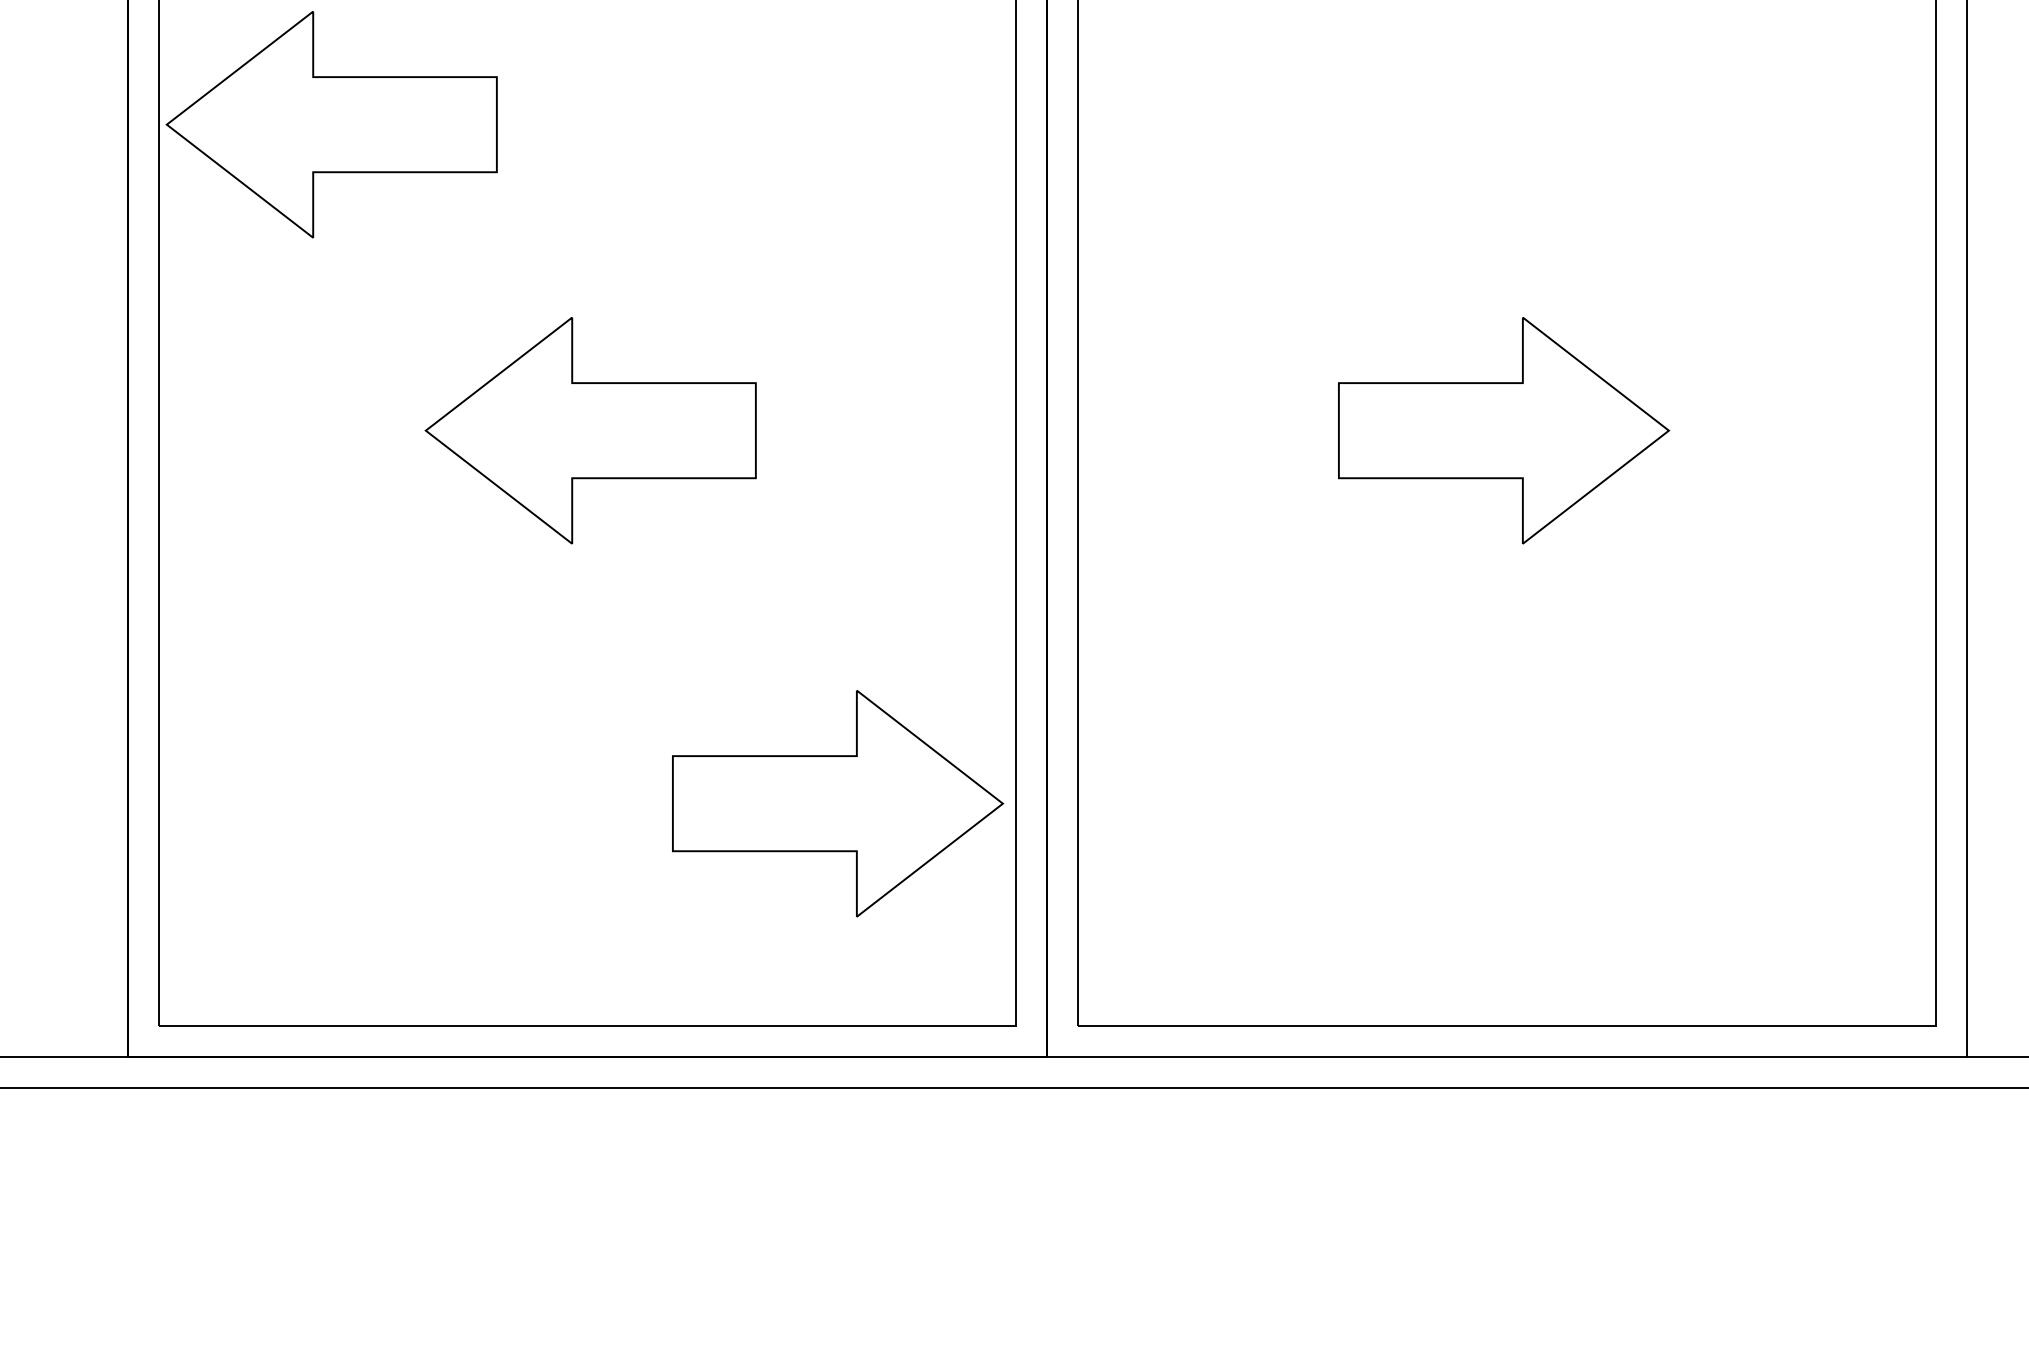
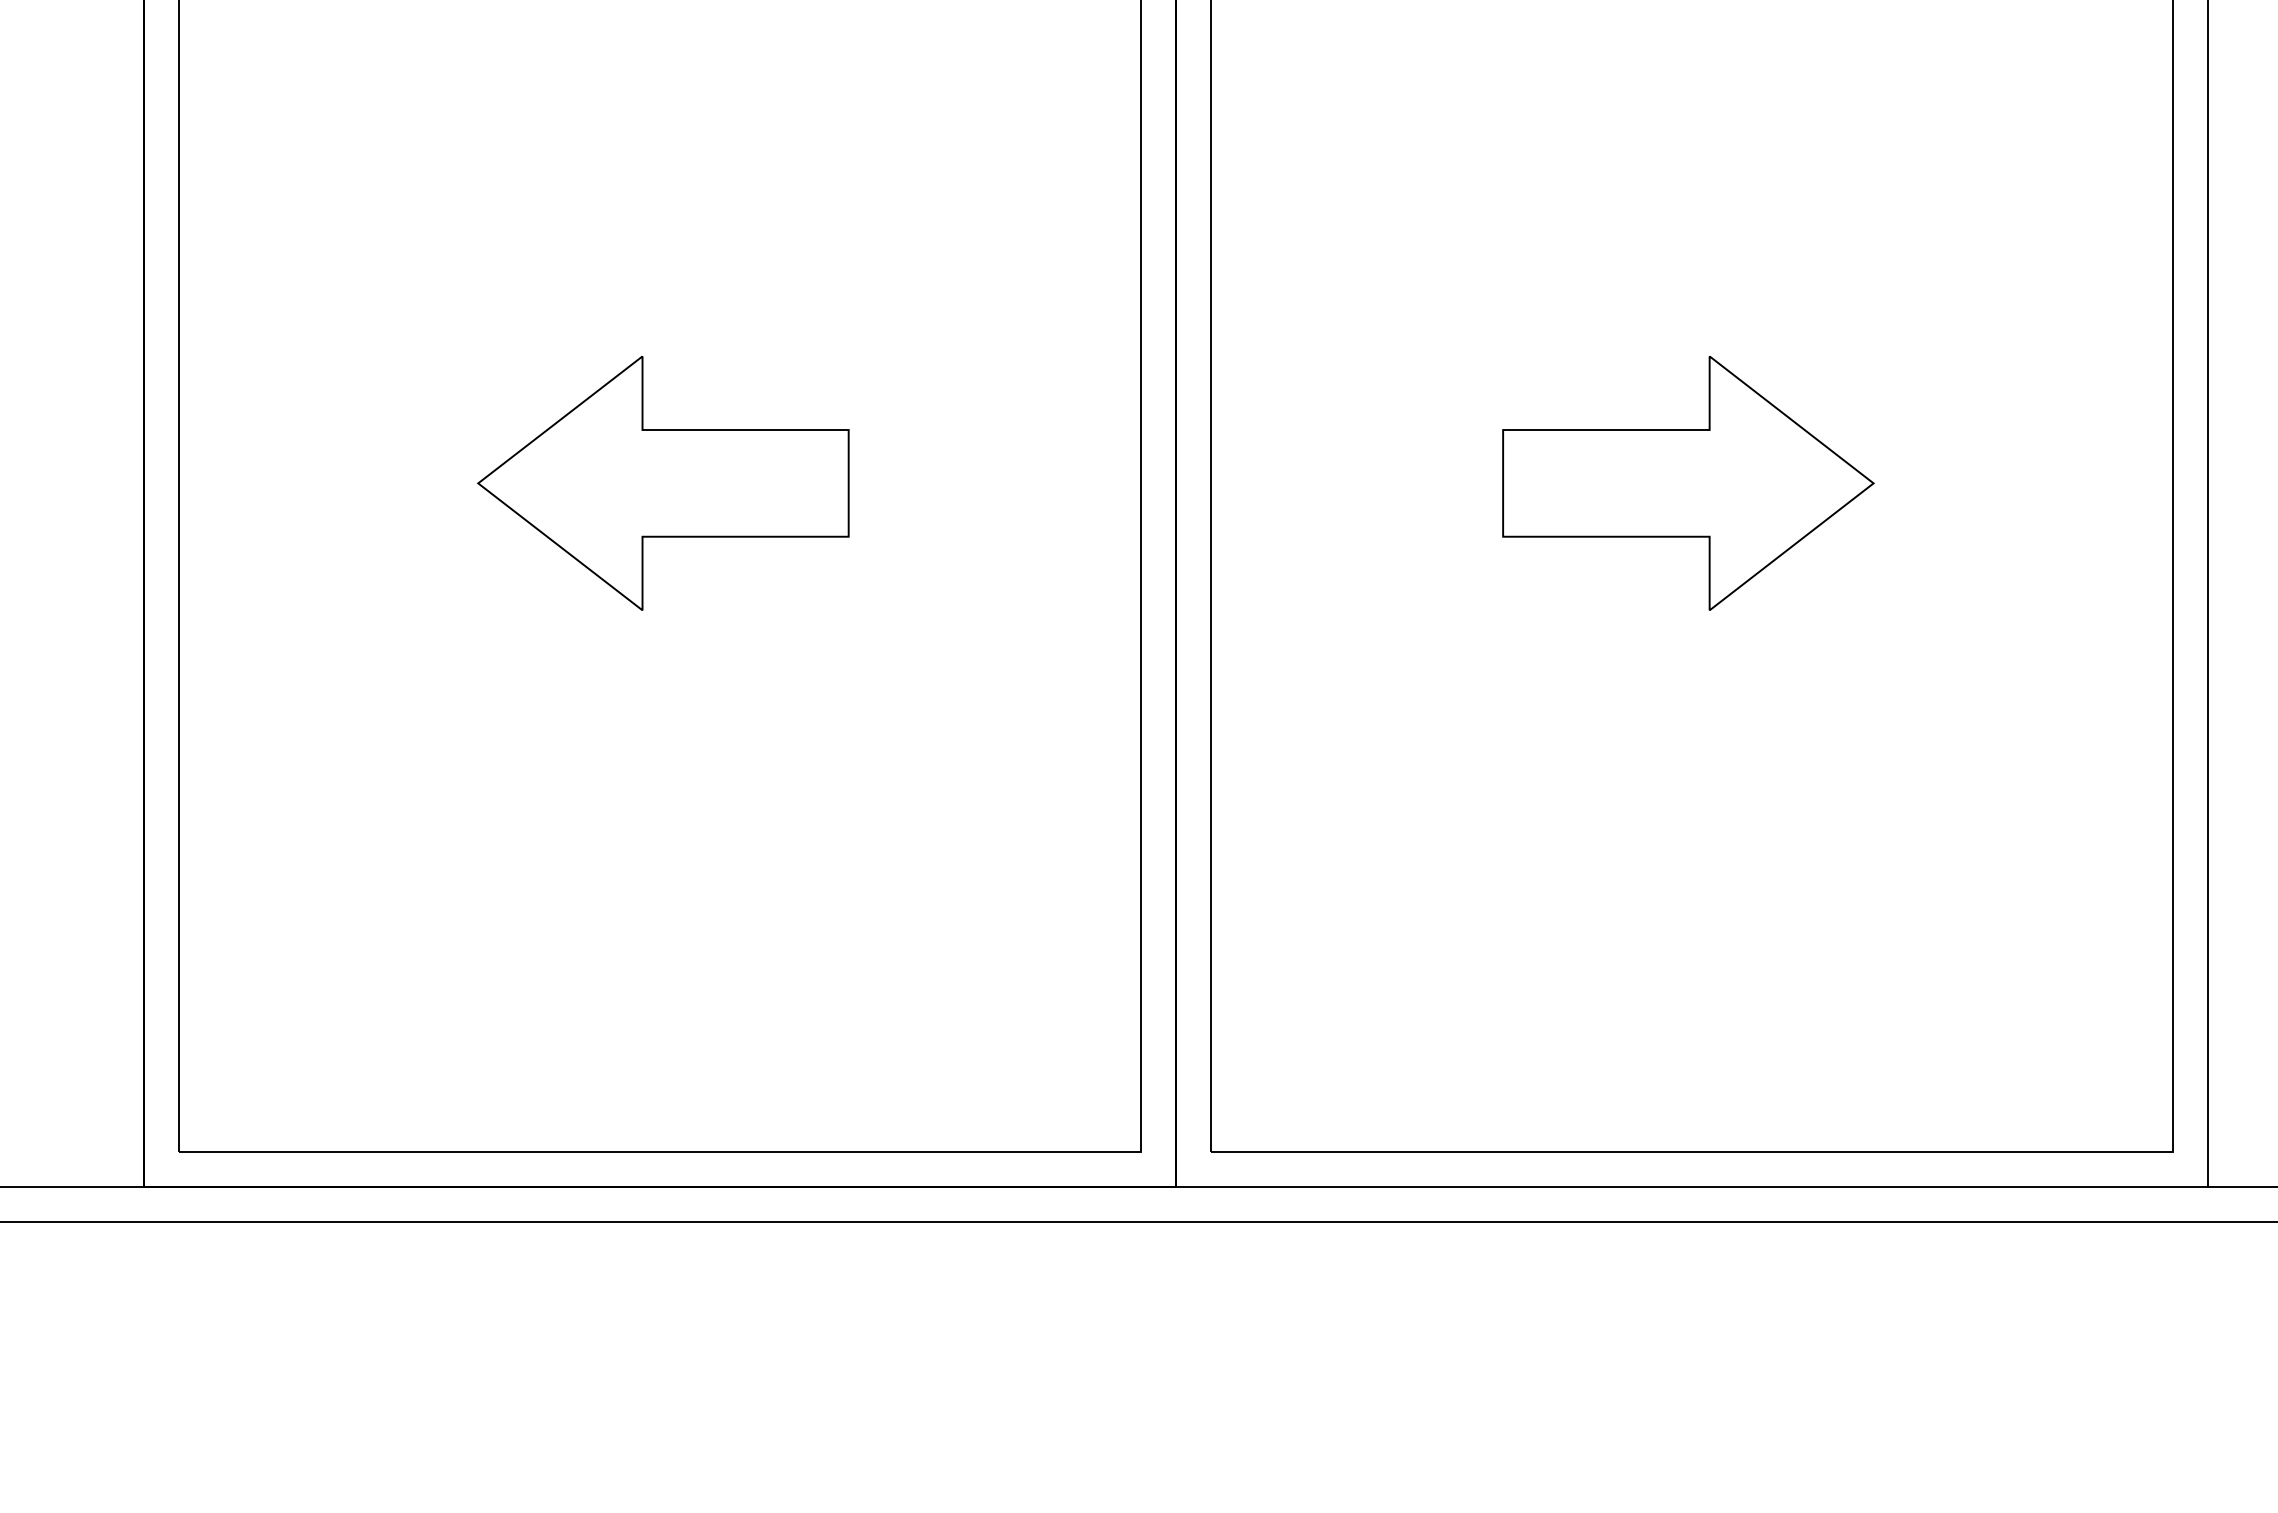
part: (331, 124) -> (372, 139), removed
part: (838, 803) -> (941, 901), removed

